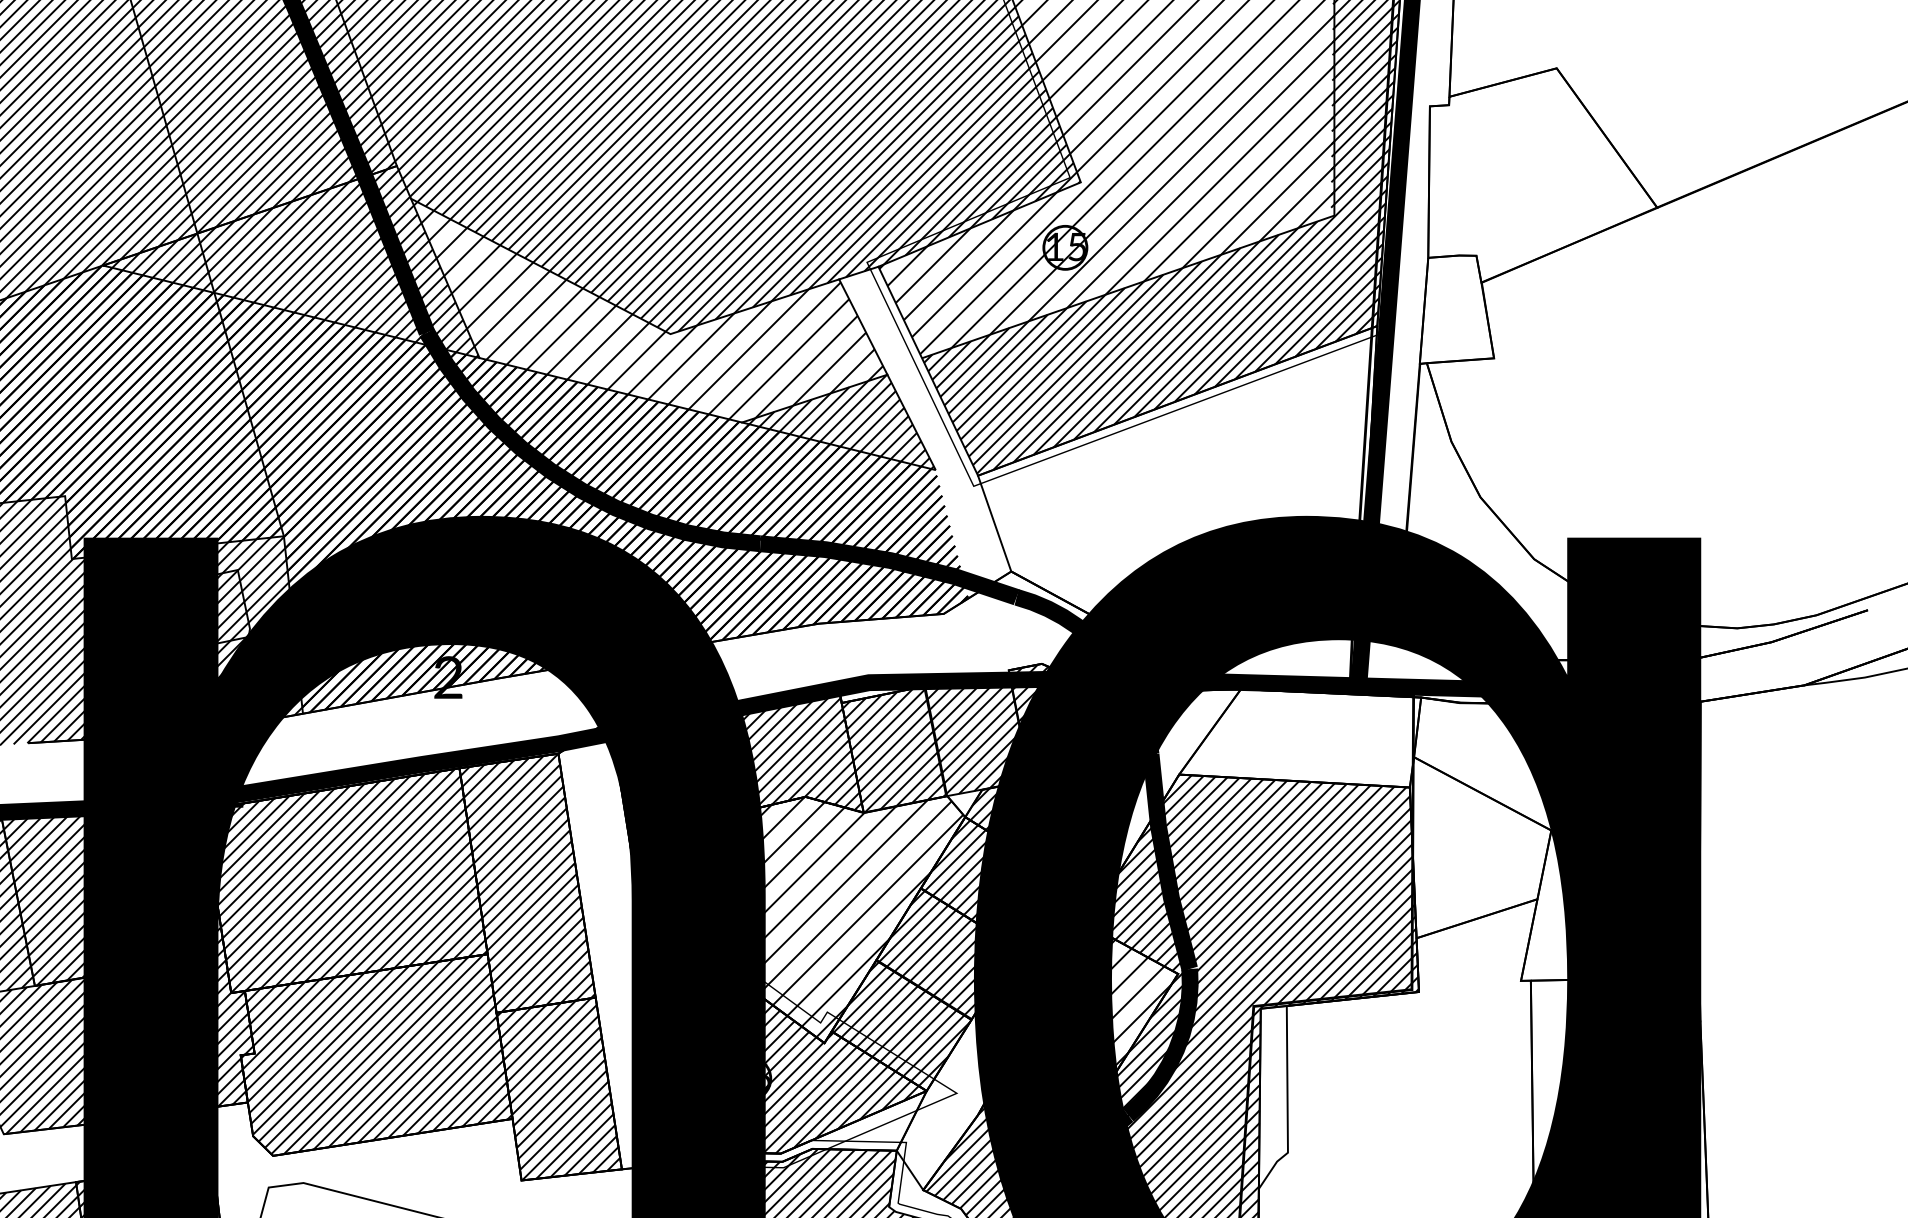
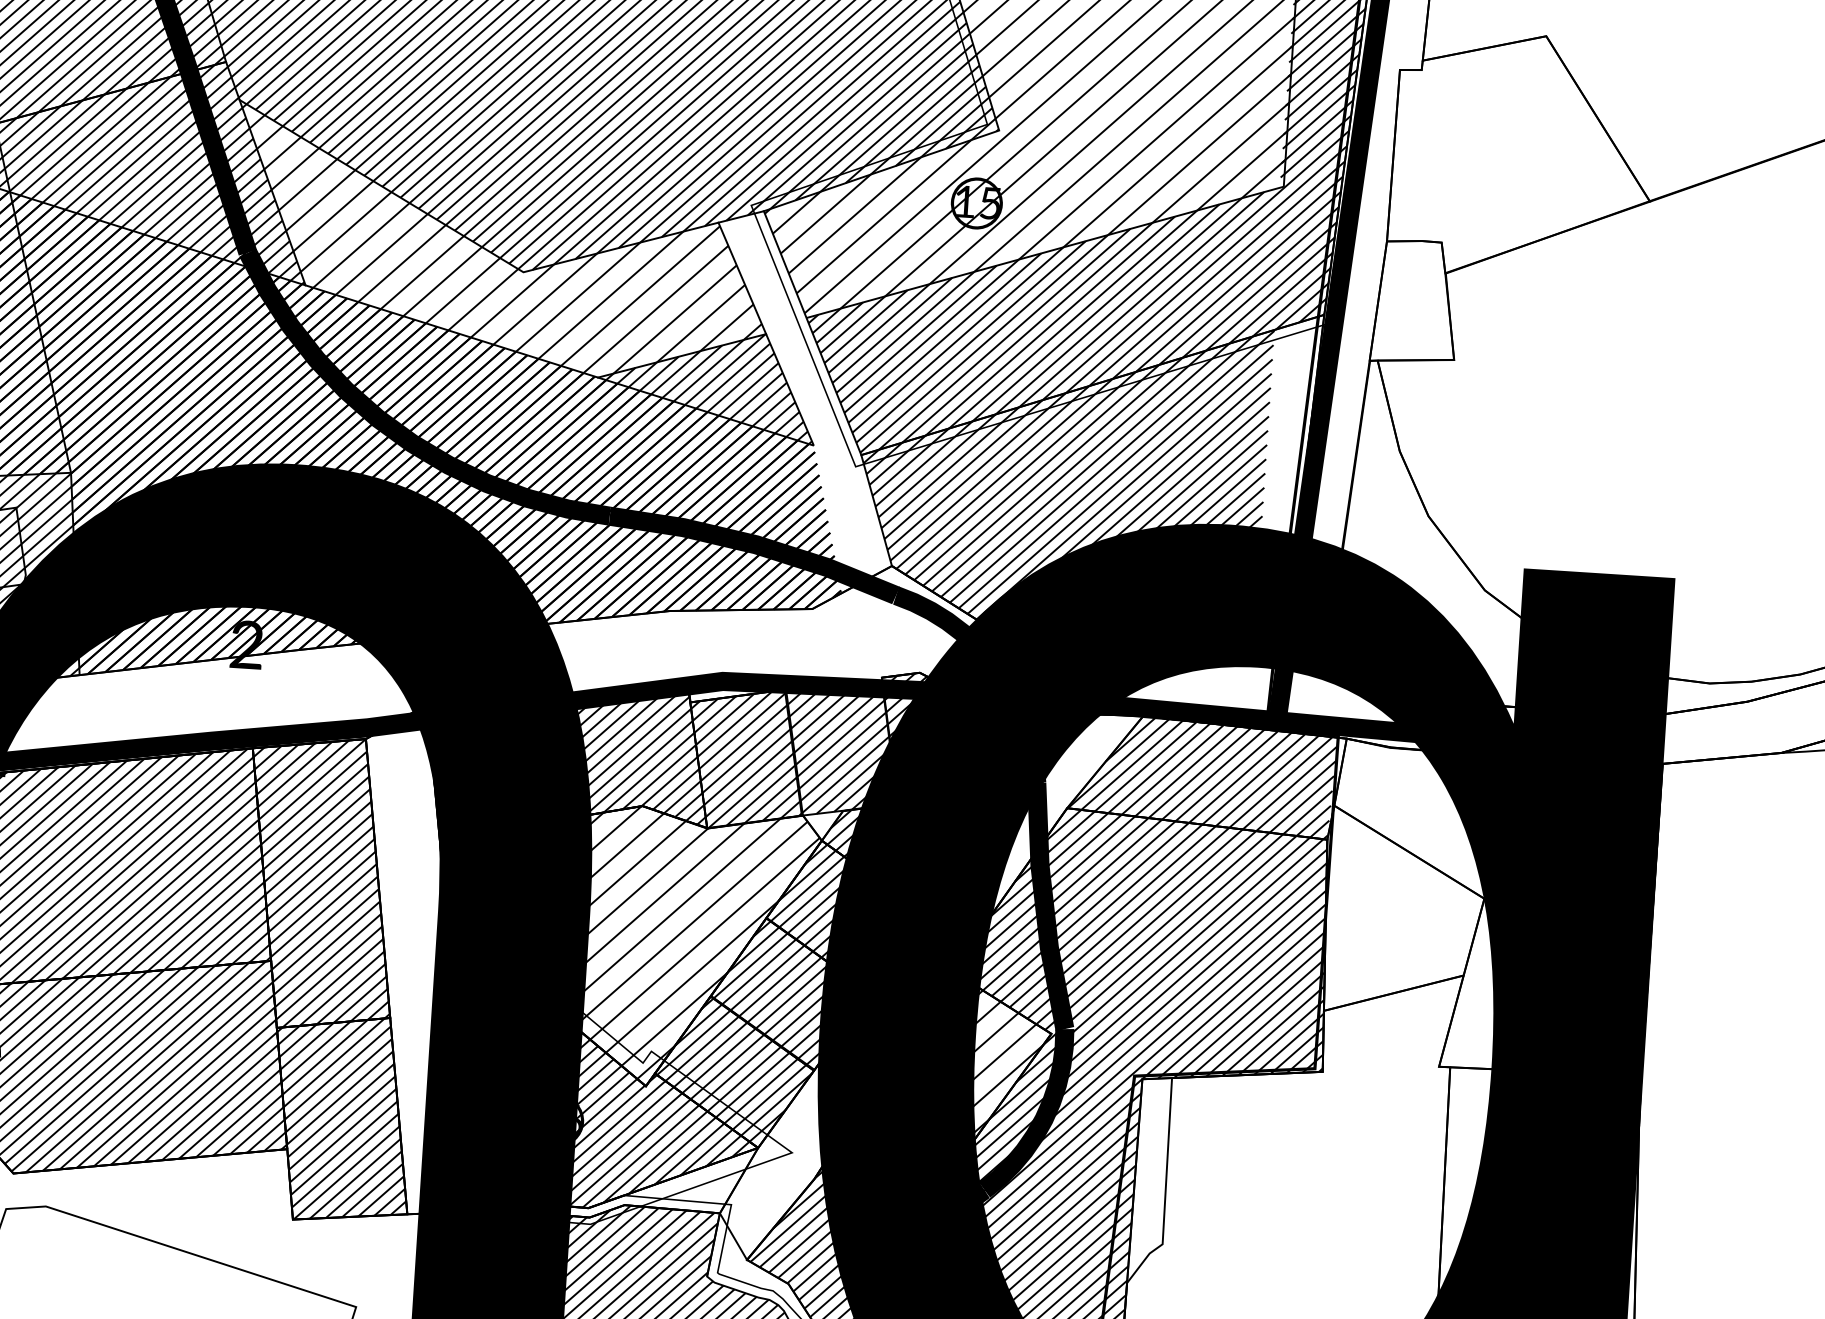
hatch: (1157, 496) -> (1062, 491), added
hatch: (1296, 738) -> (1202, 775), added

